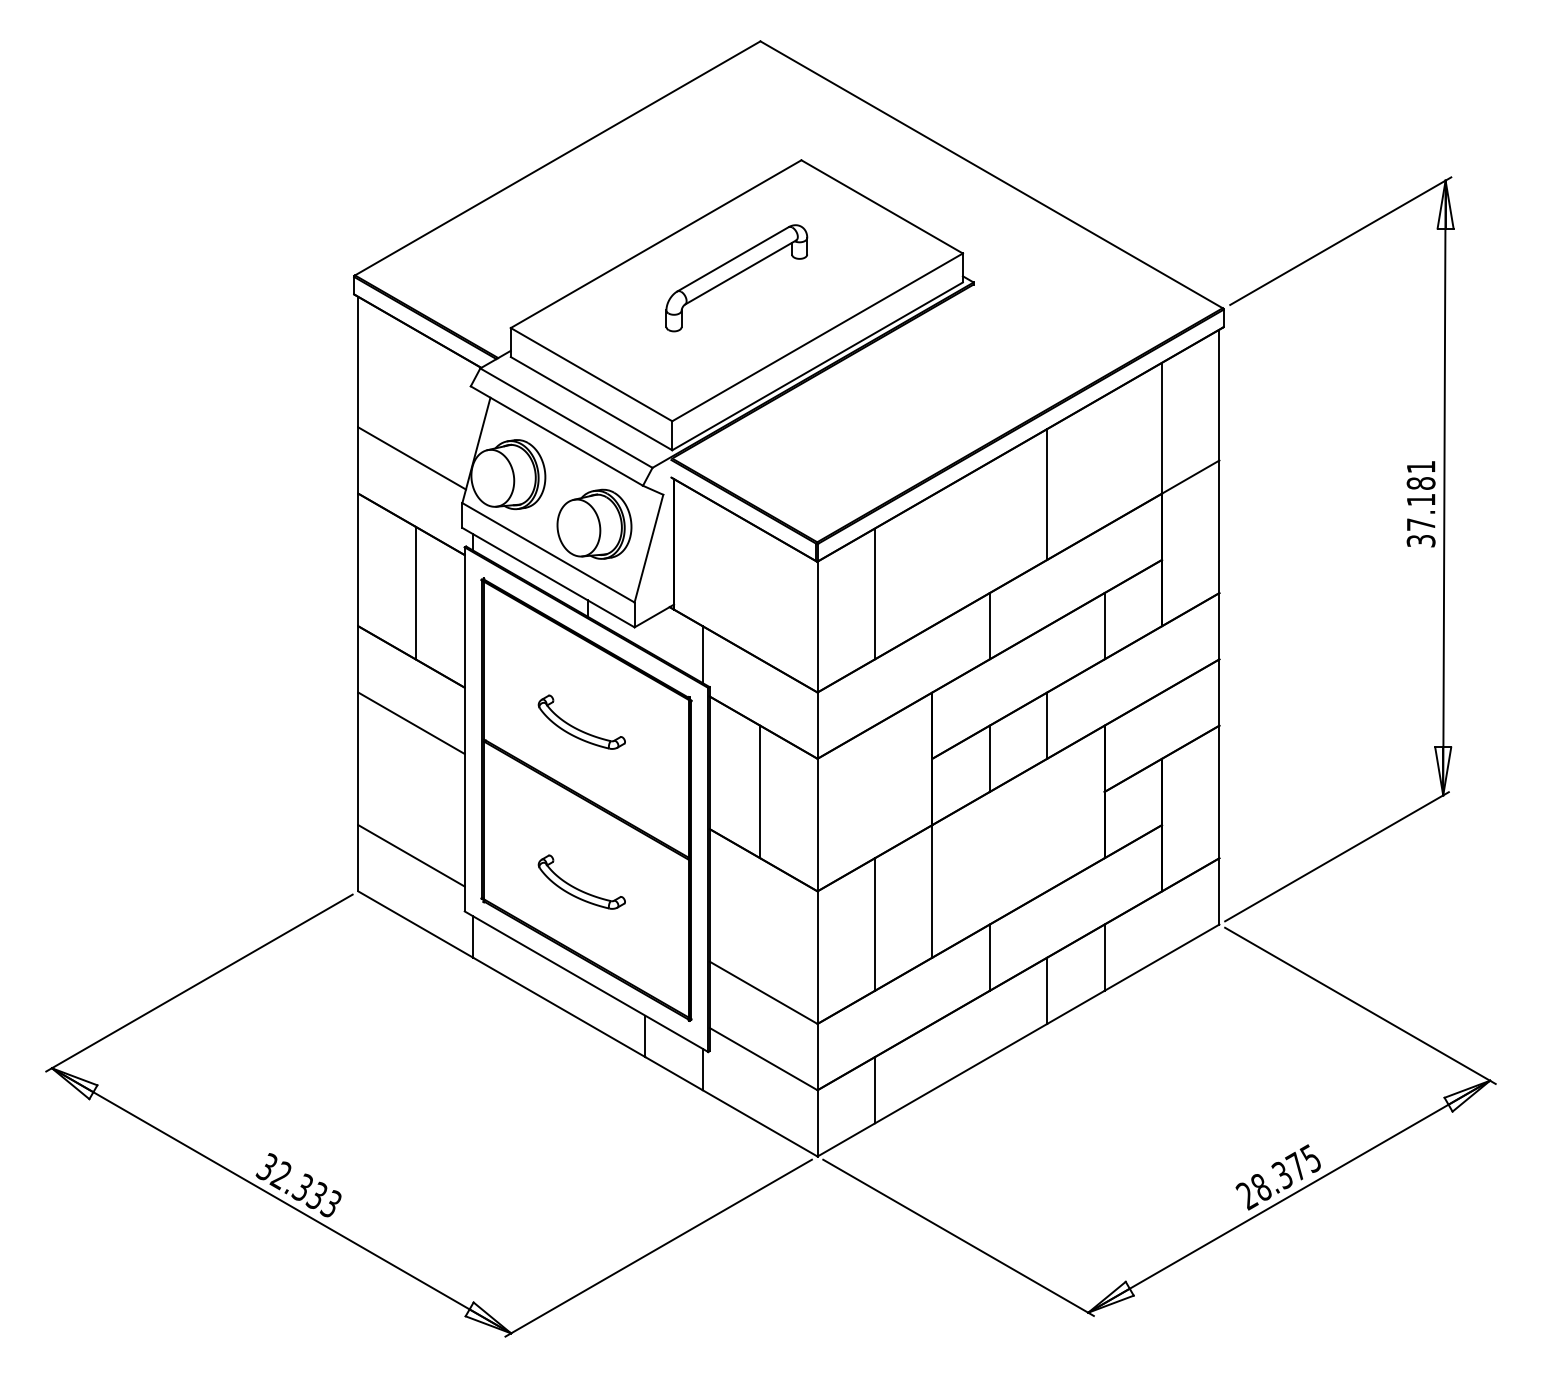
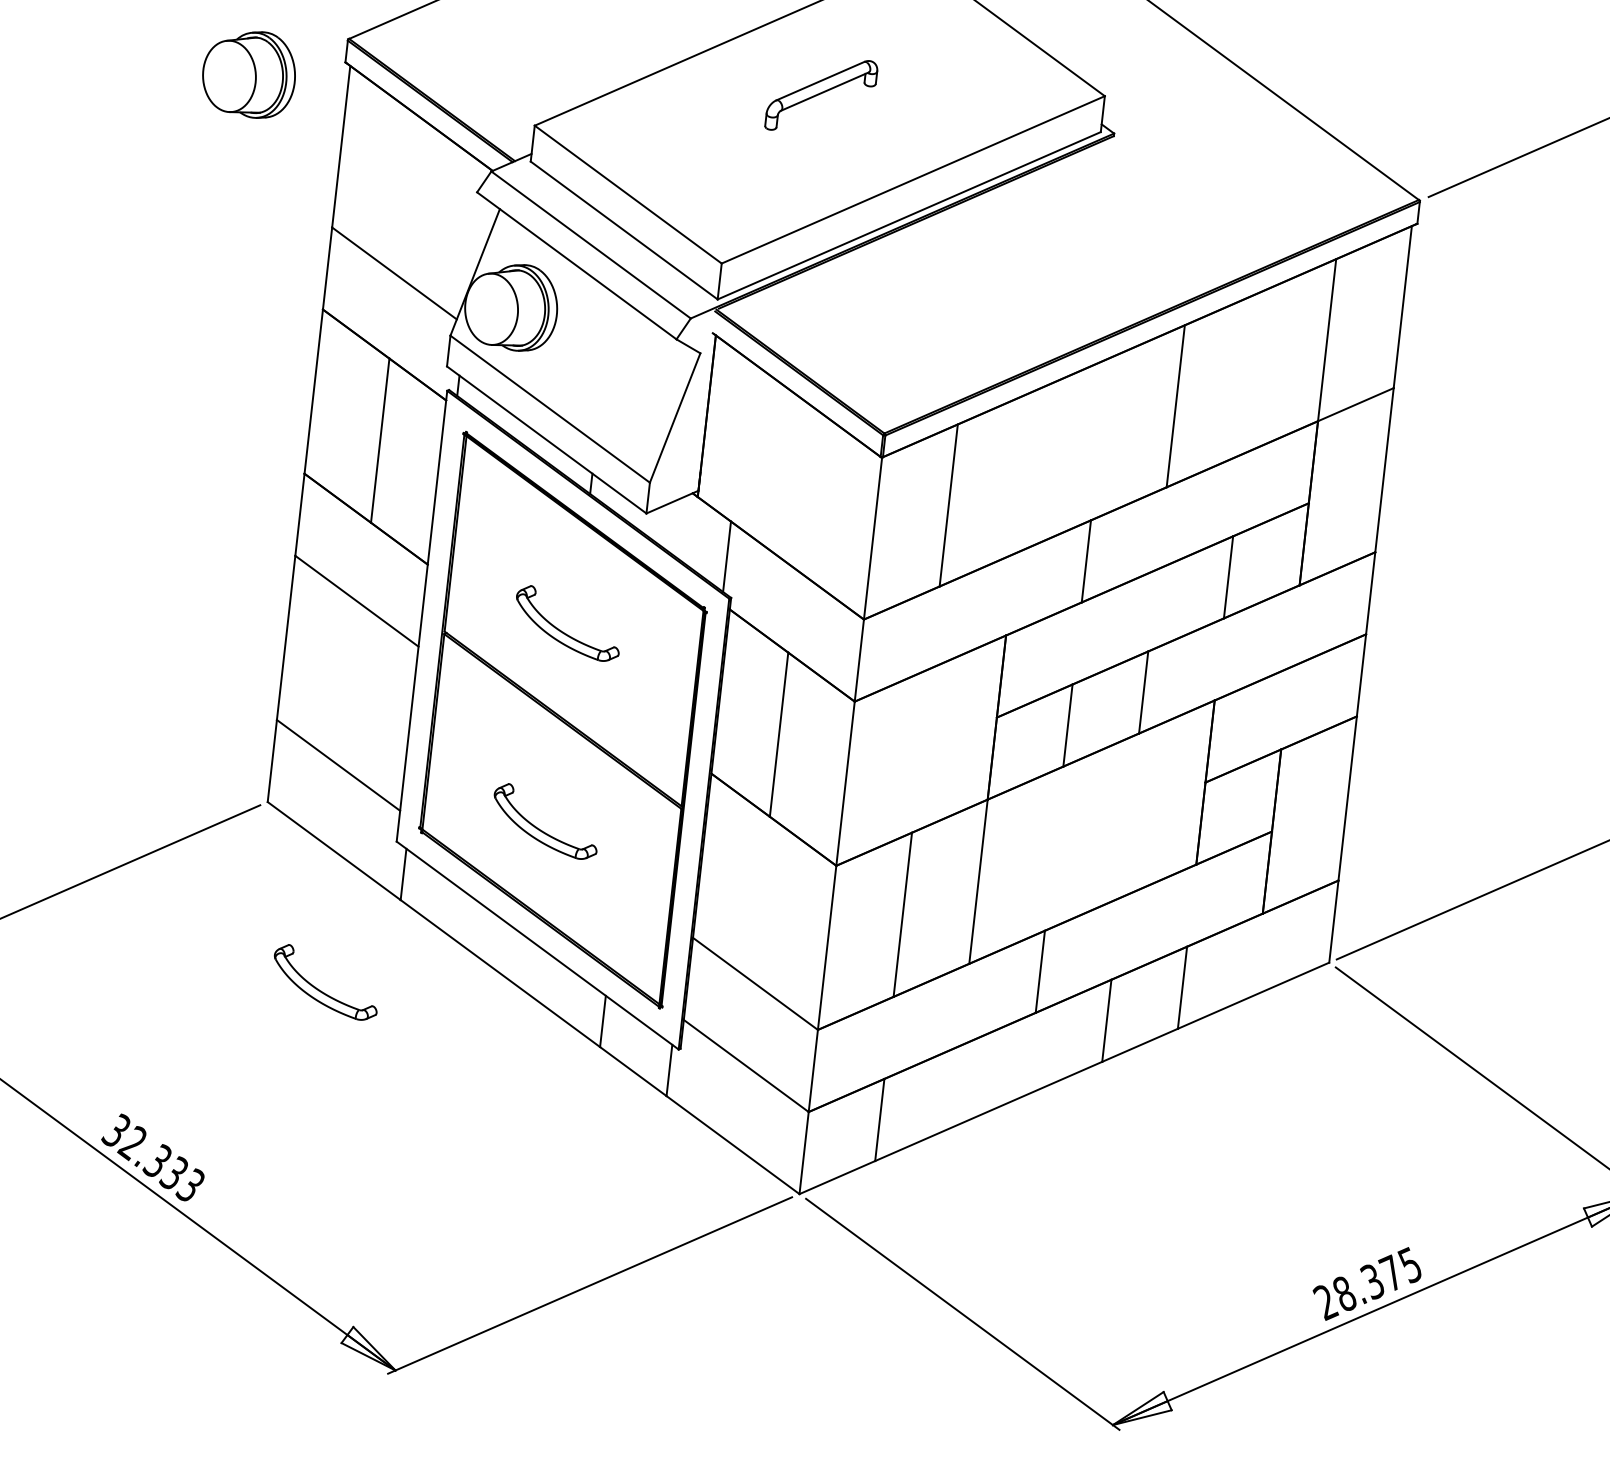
part: (736, 278) -> (821, 95), size x0.6
part: (594, 523) -> (249, 72), moved
part: (417, 1036) -> (320, 989), added

